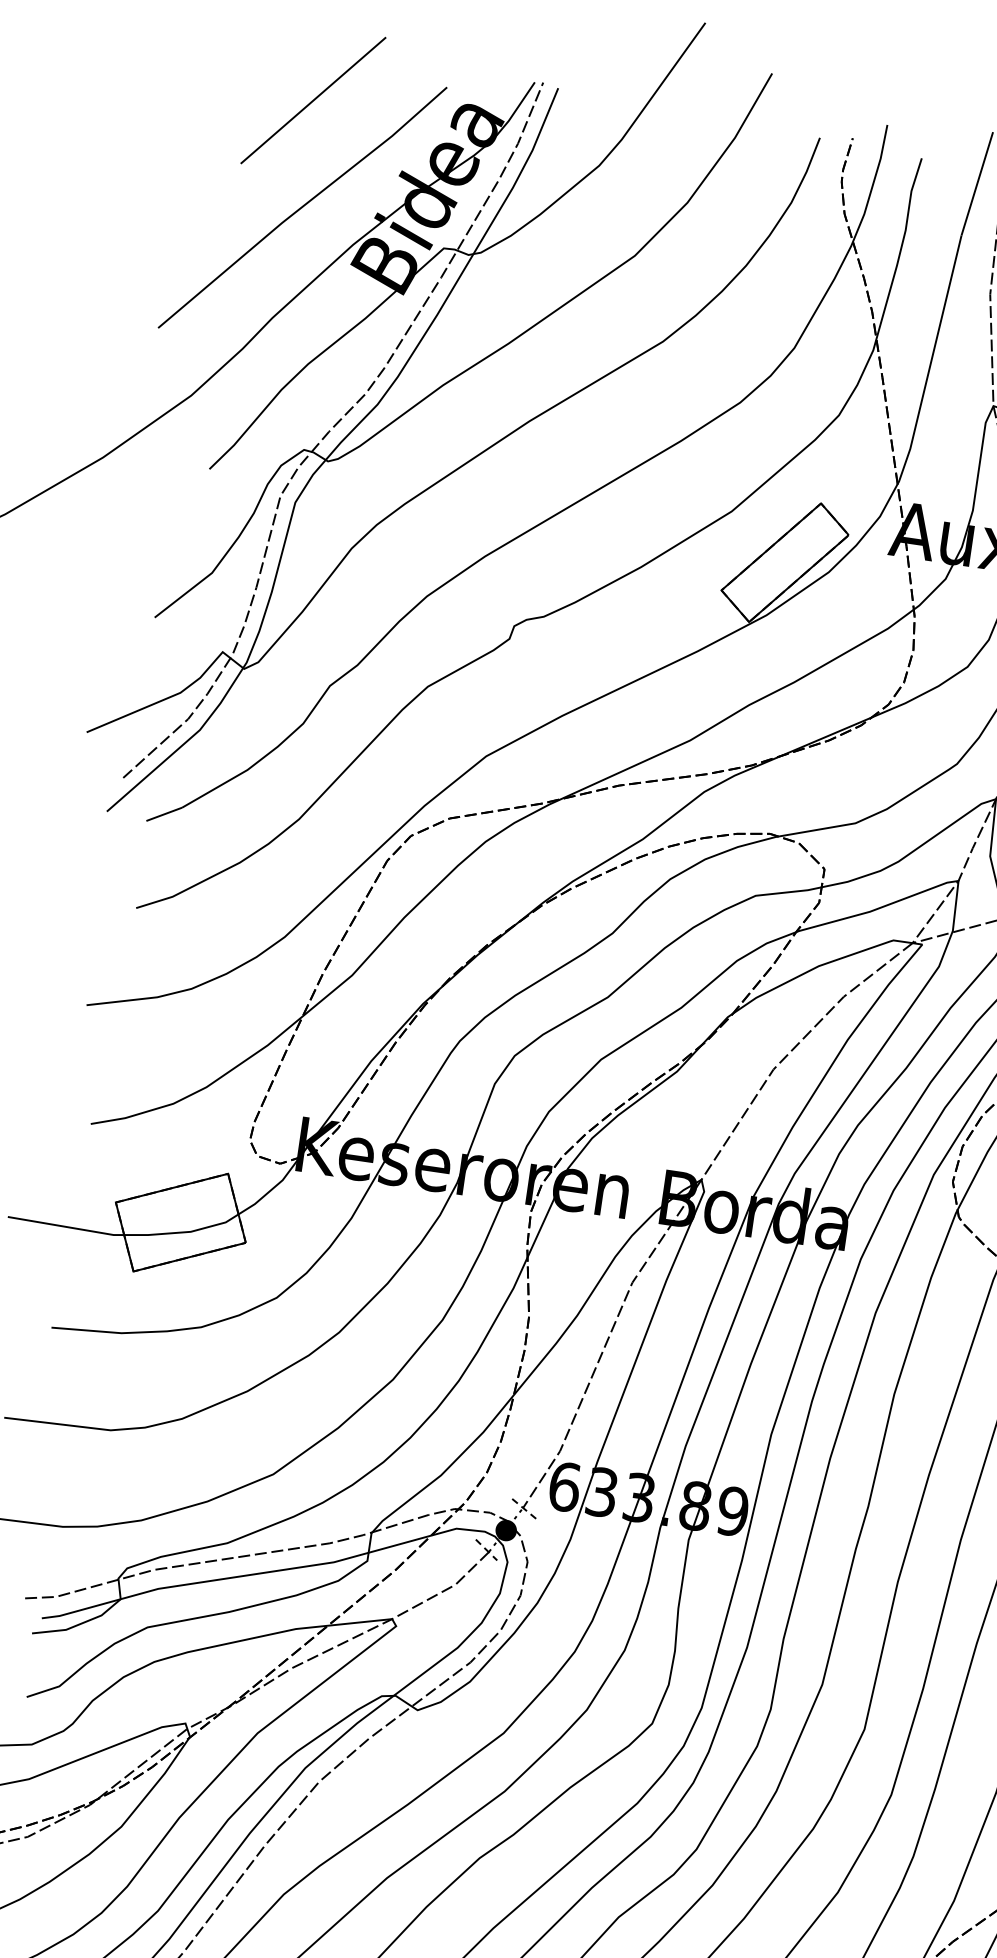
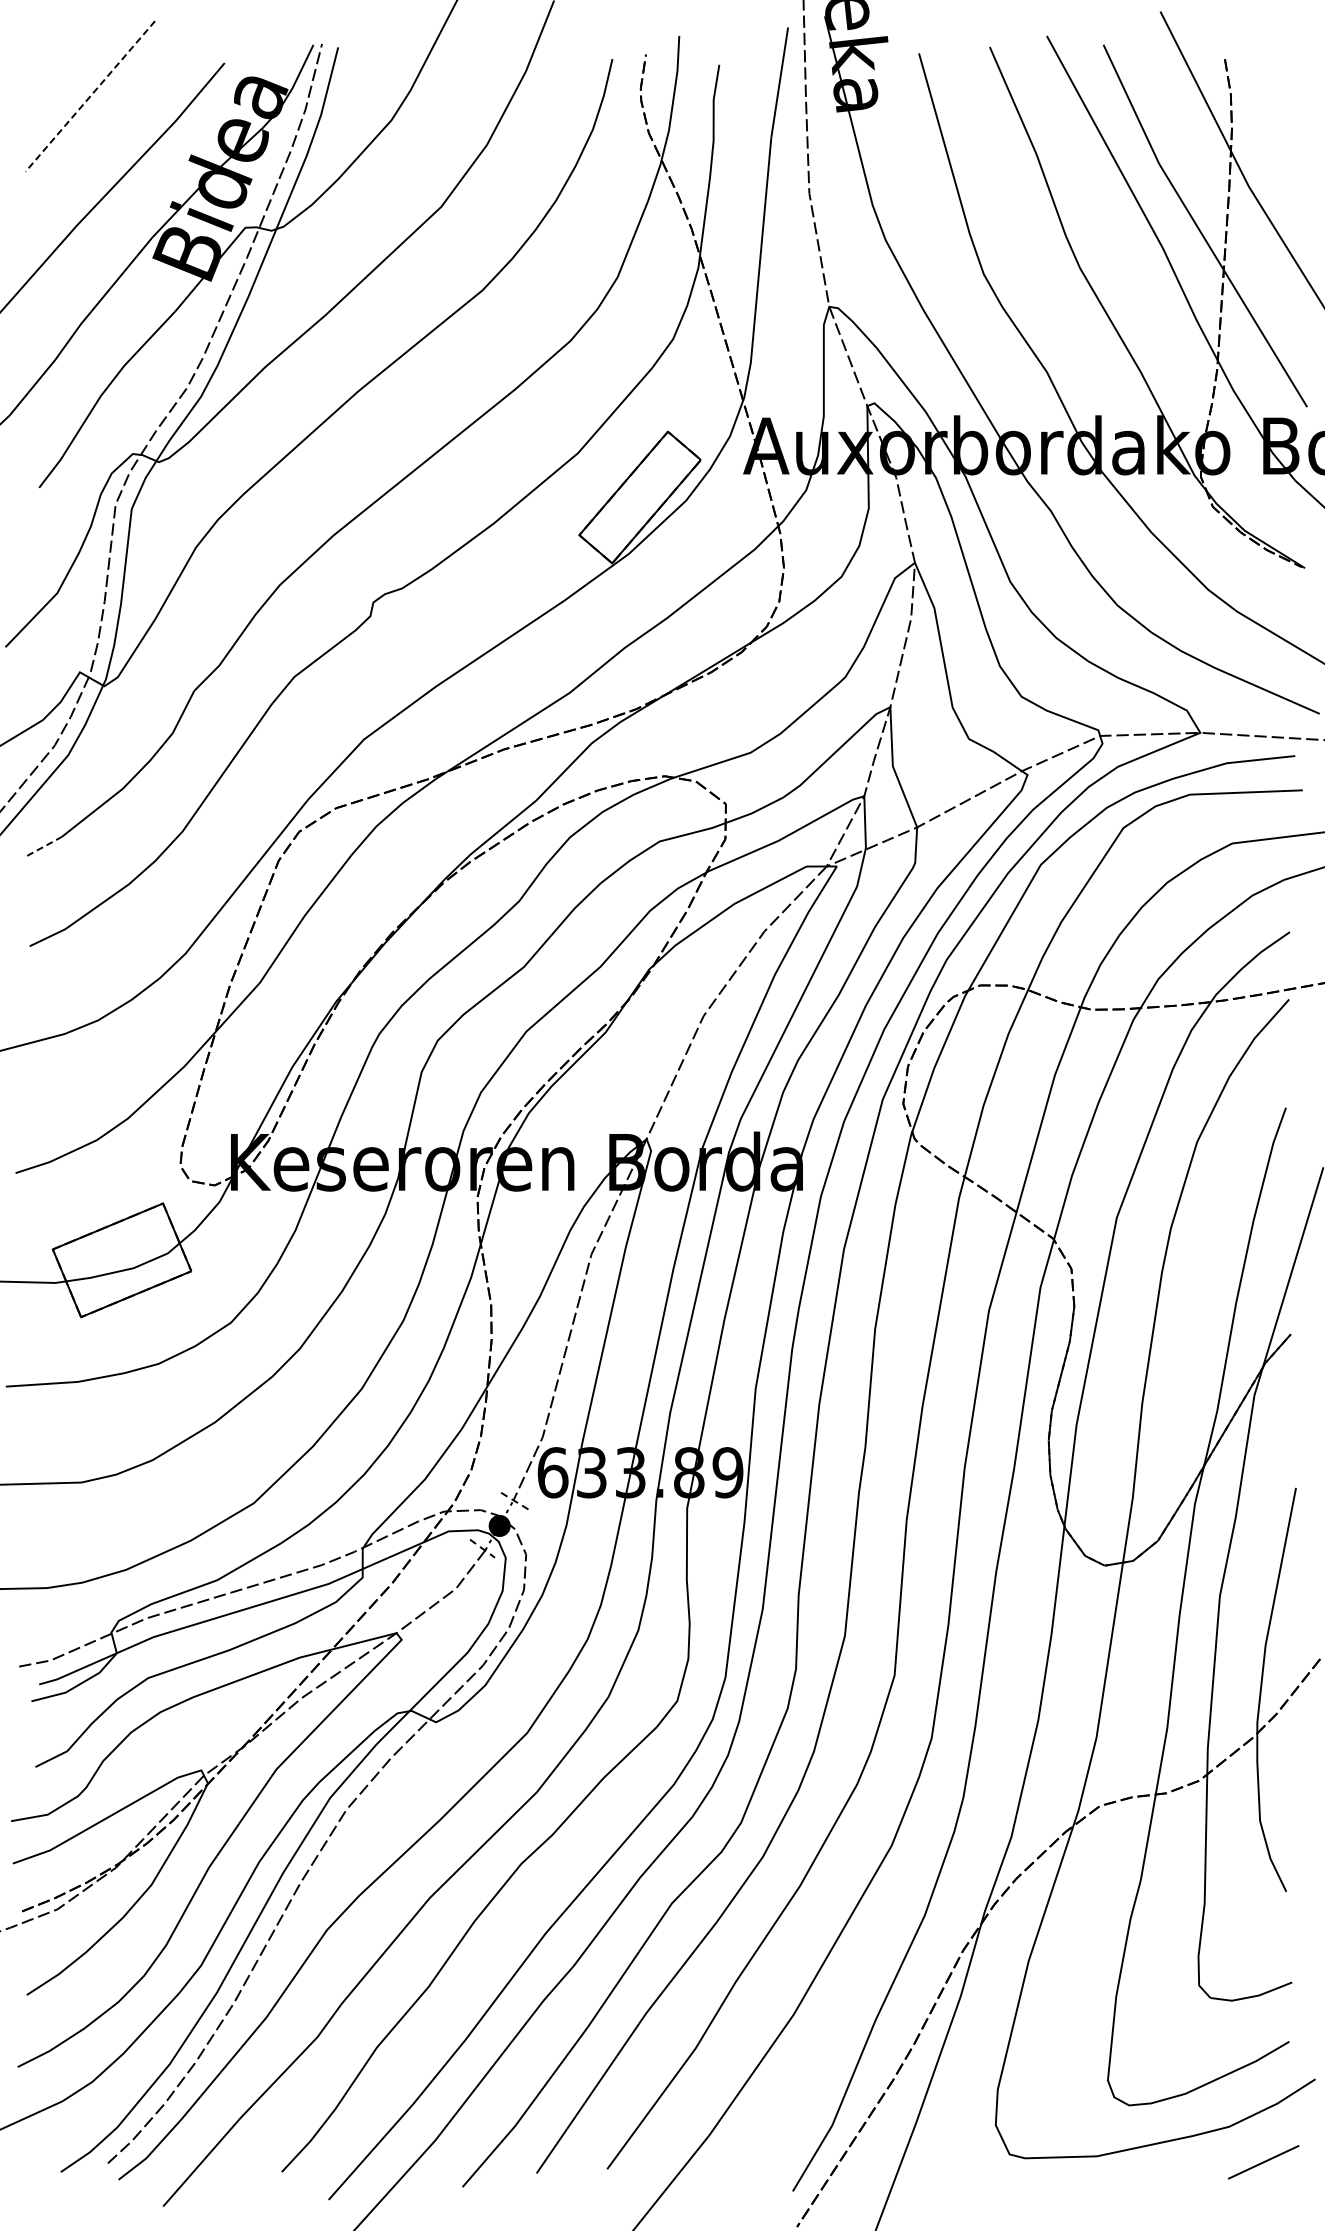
line: (313, 100) -> (90, 96), solid -> dashed
line: (164, 814) -> (44, 846), solid -> dashed

